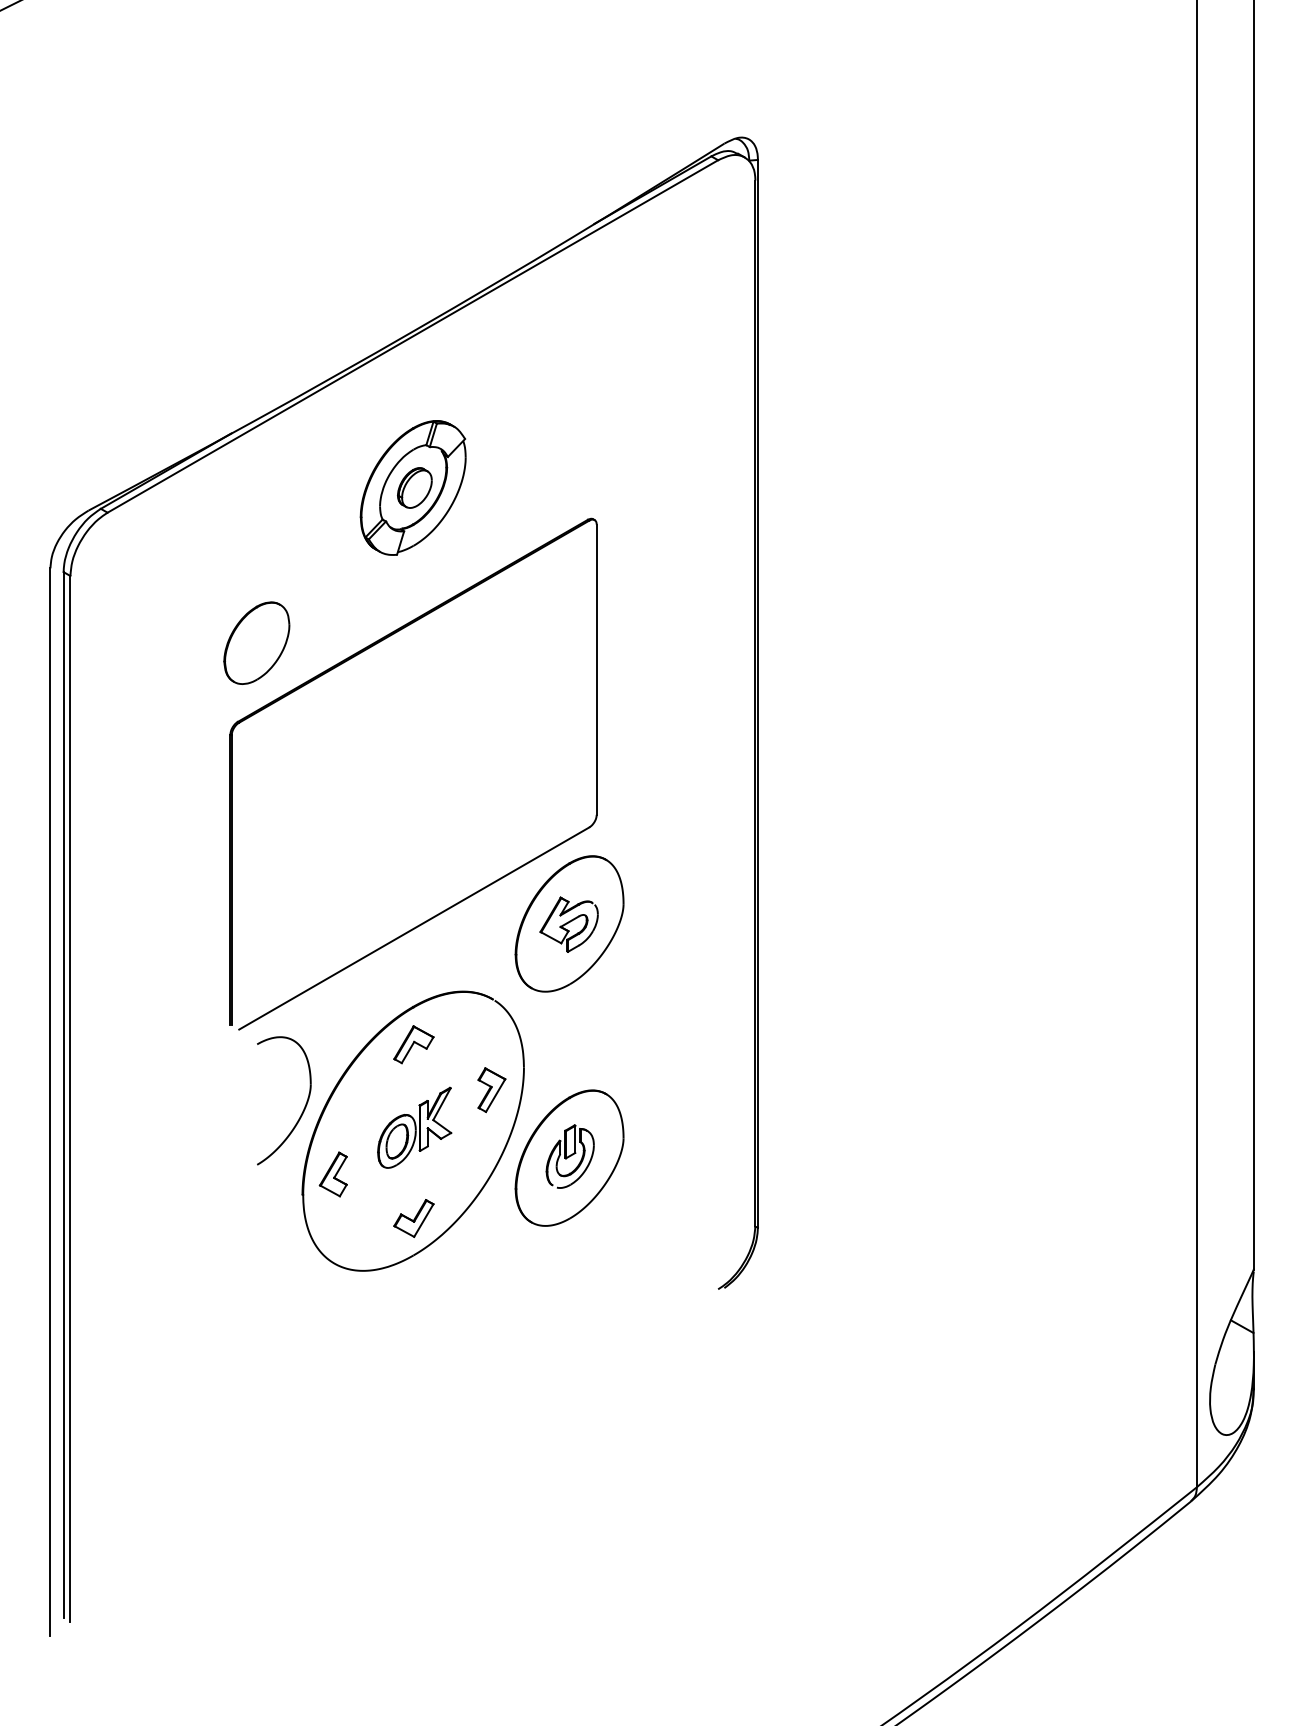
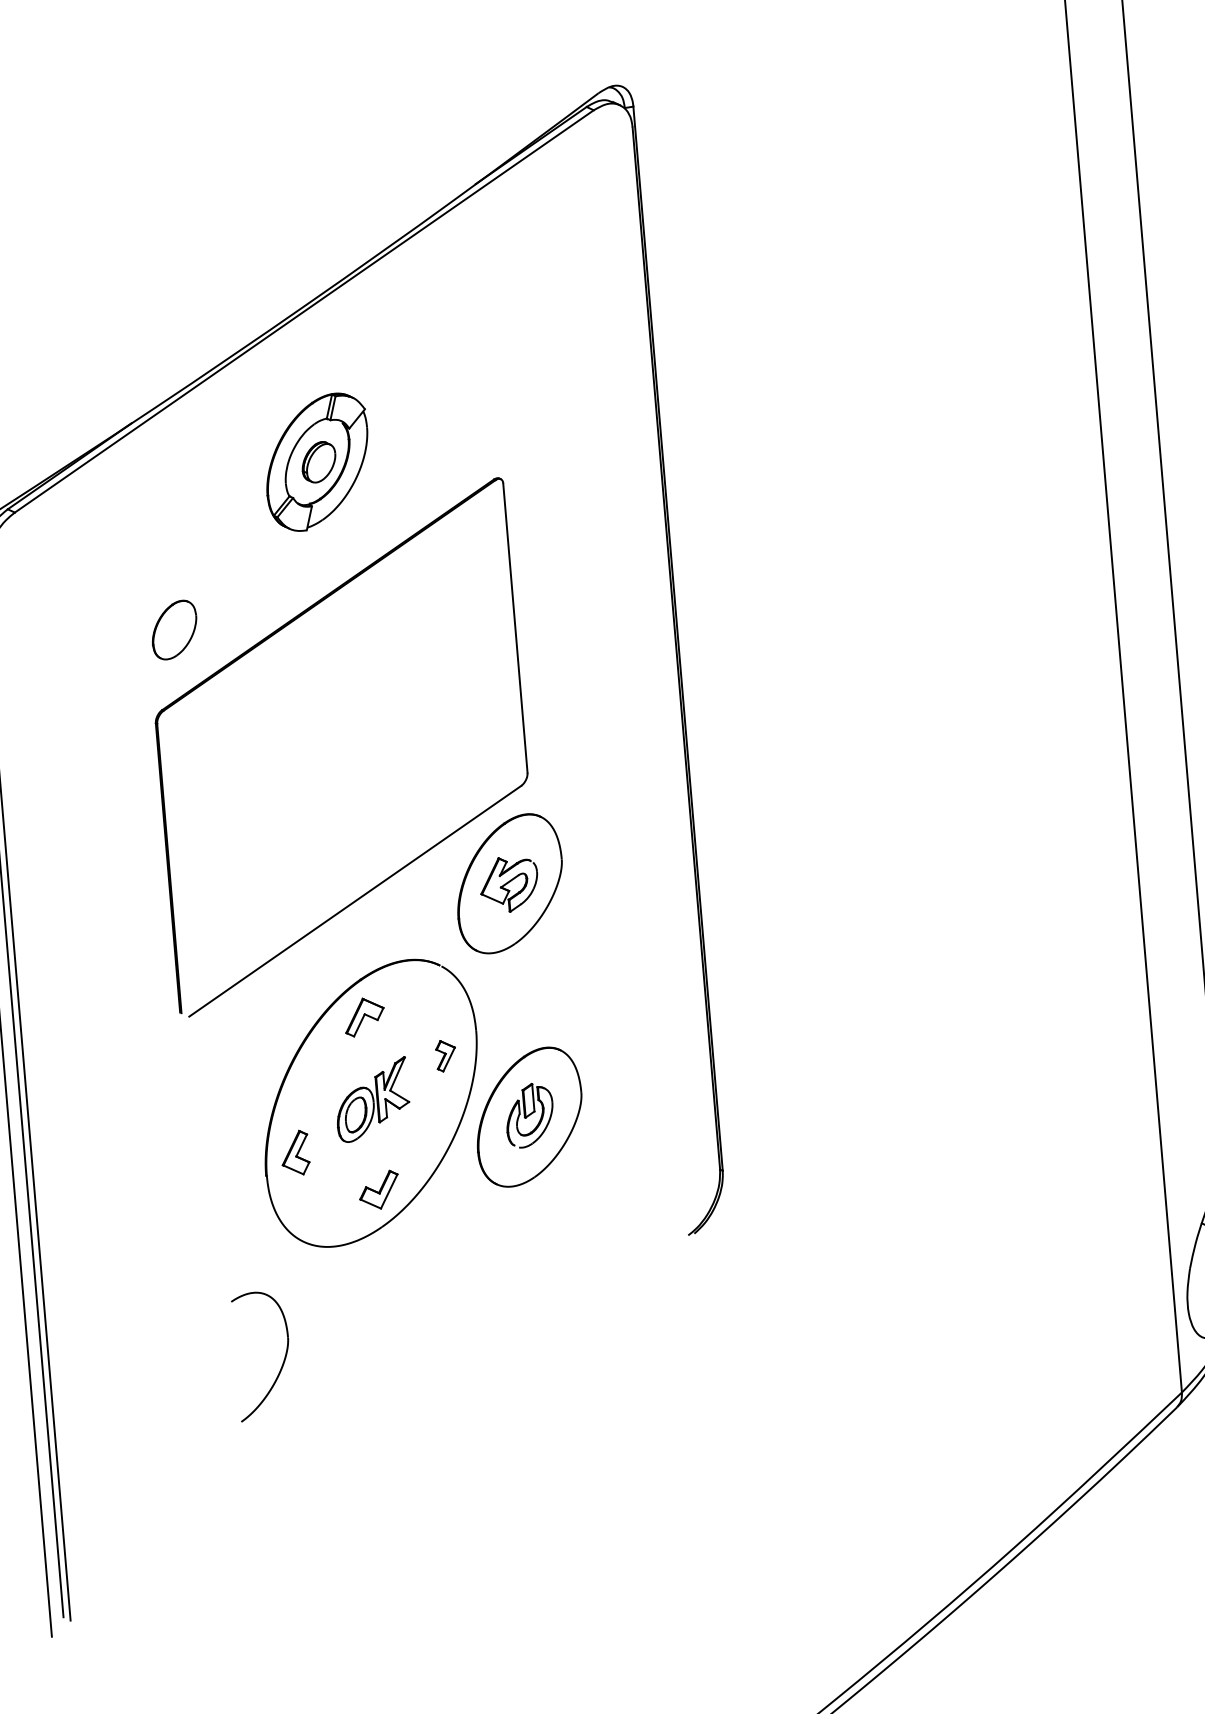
part: (256, 642) -> (174, 629), size x0.7
part: (491, 1090) -> (445, 1056), size x0.7
part: (303, 1108) -> (282, 1361), moved

